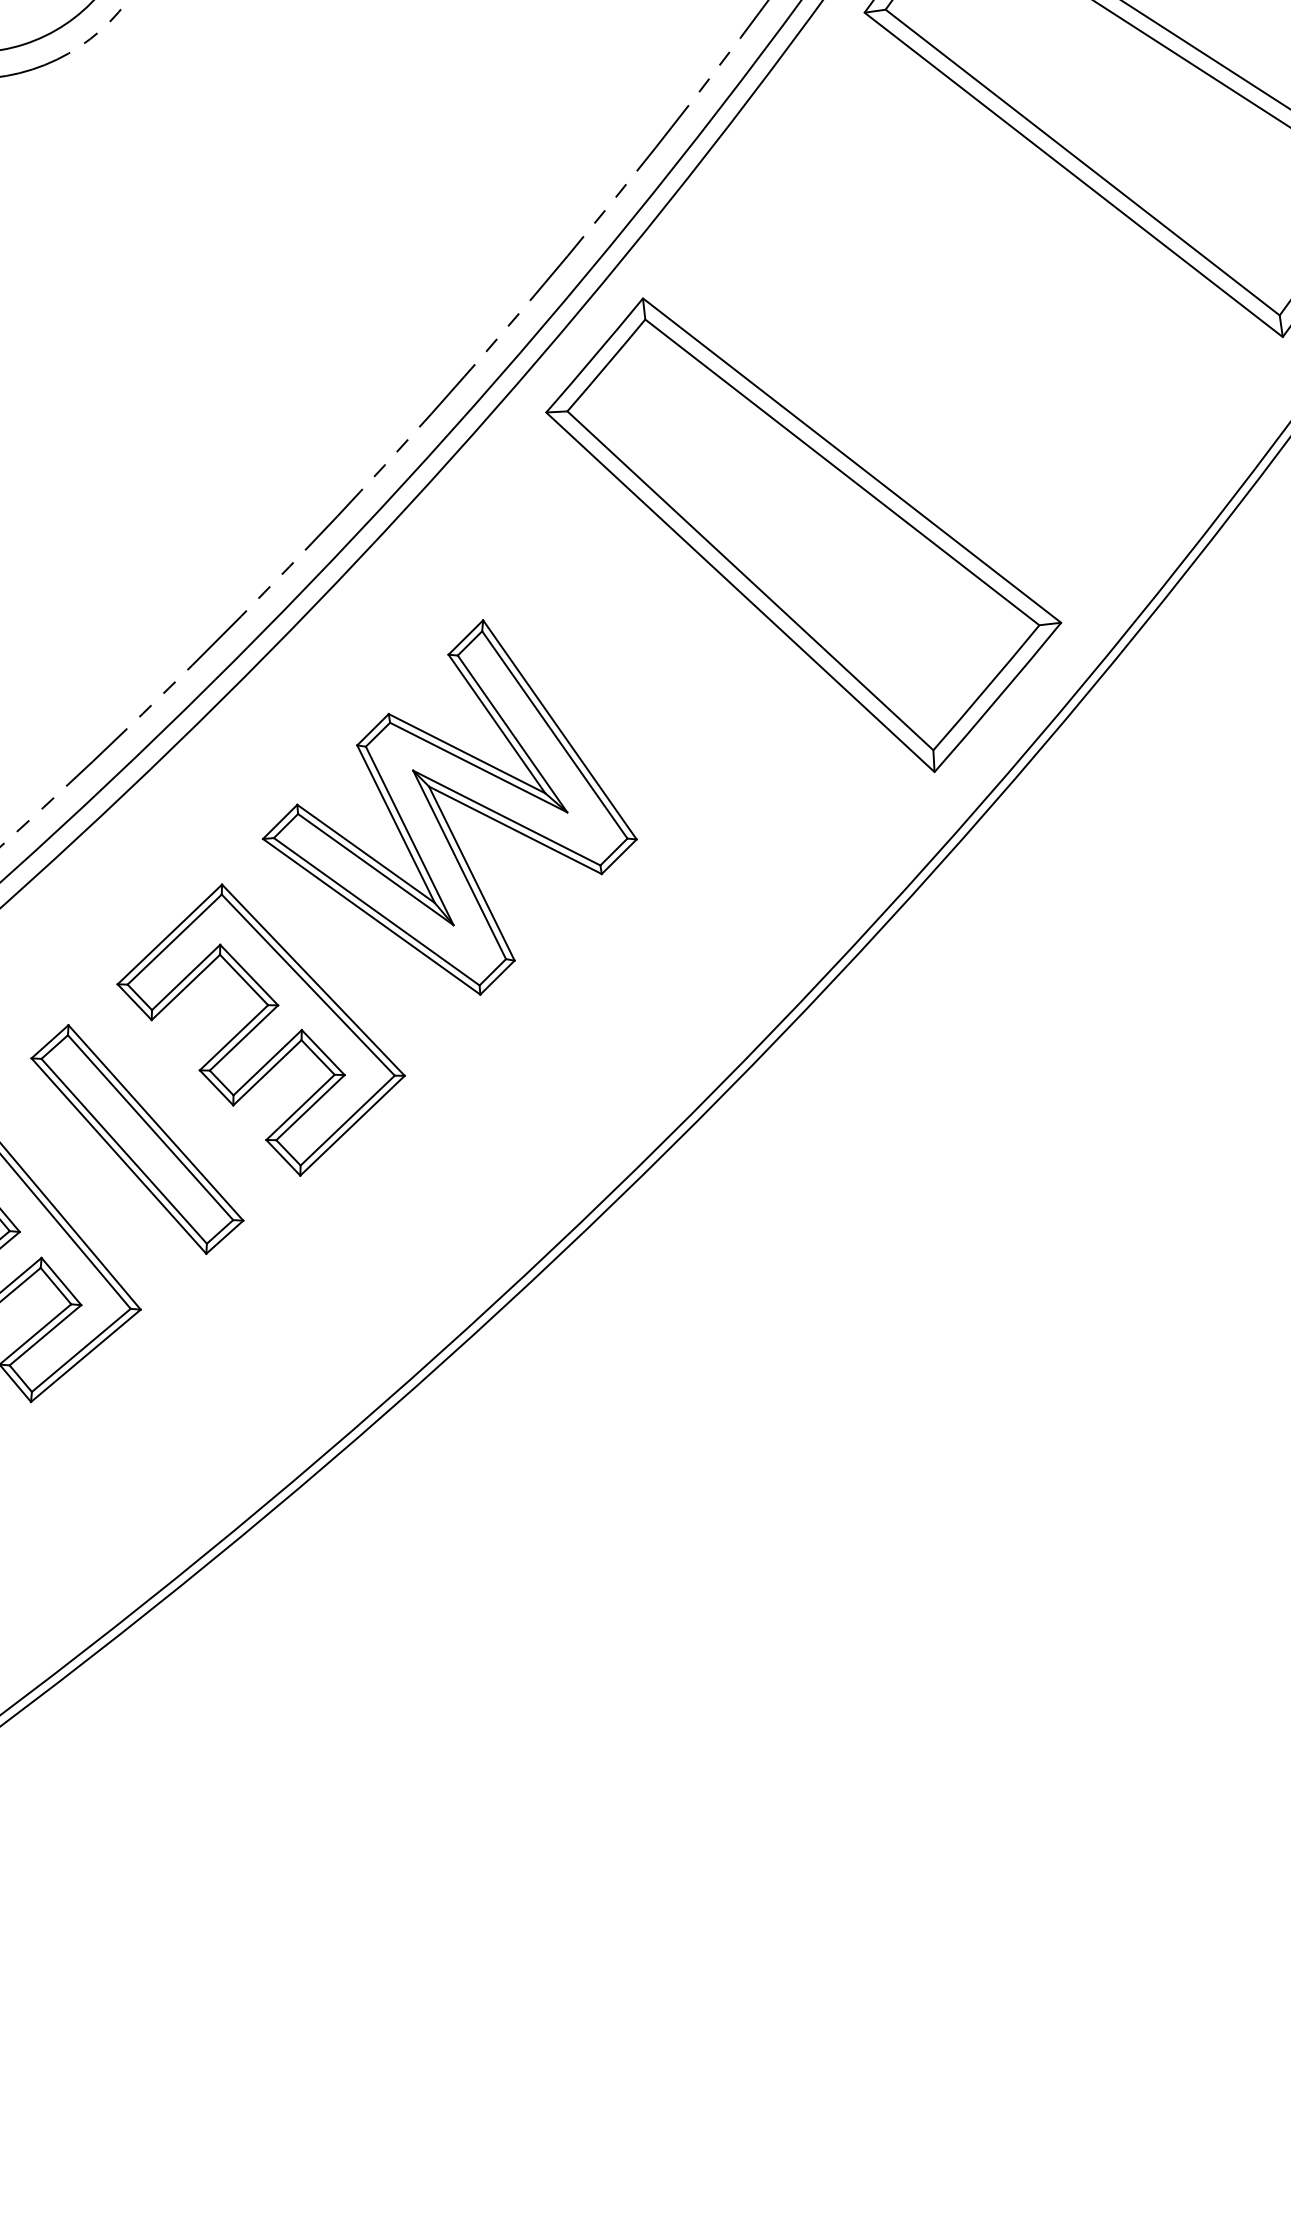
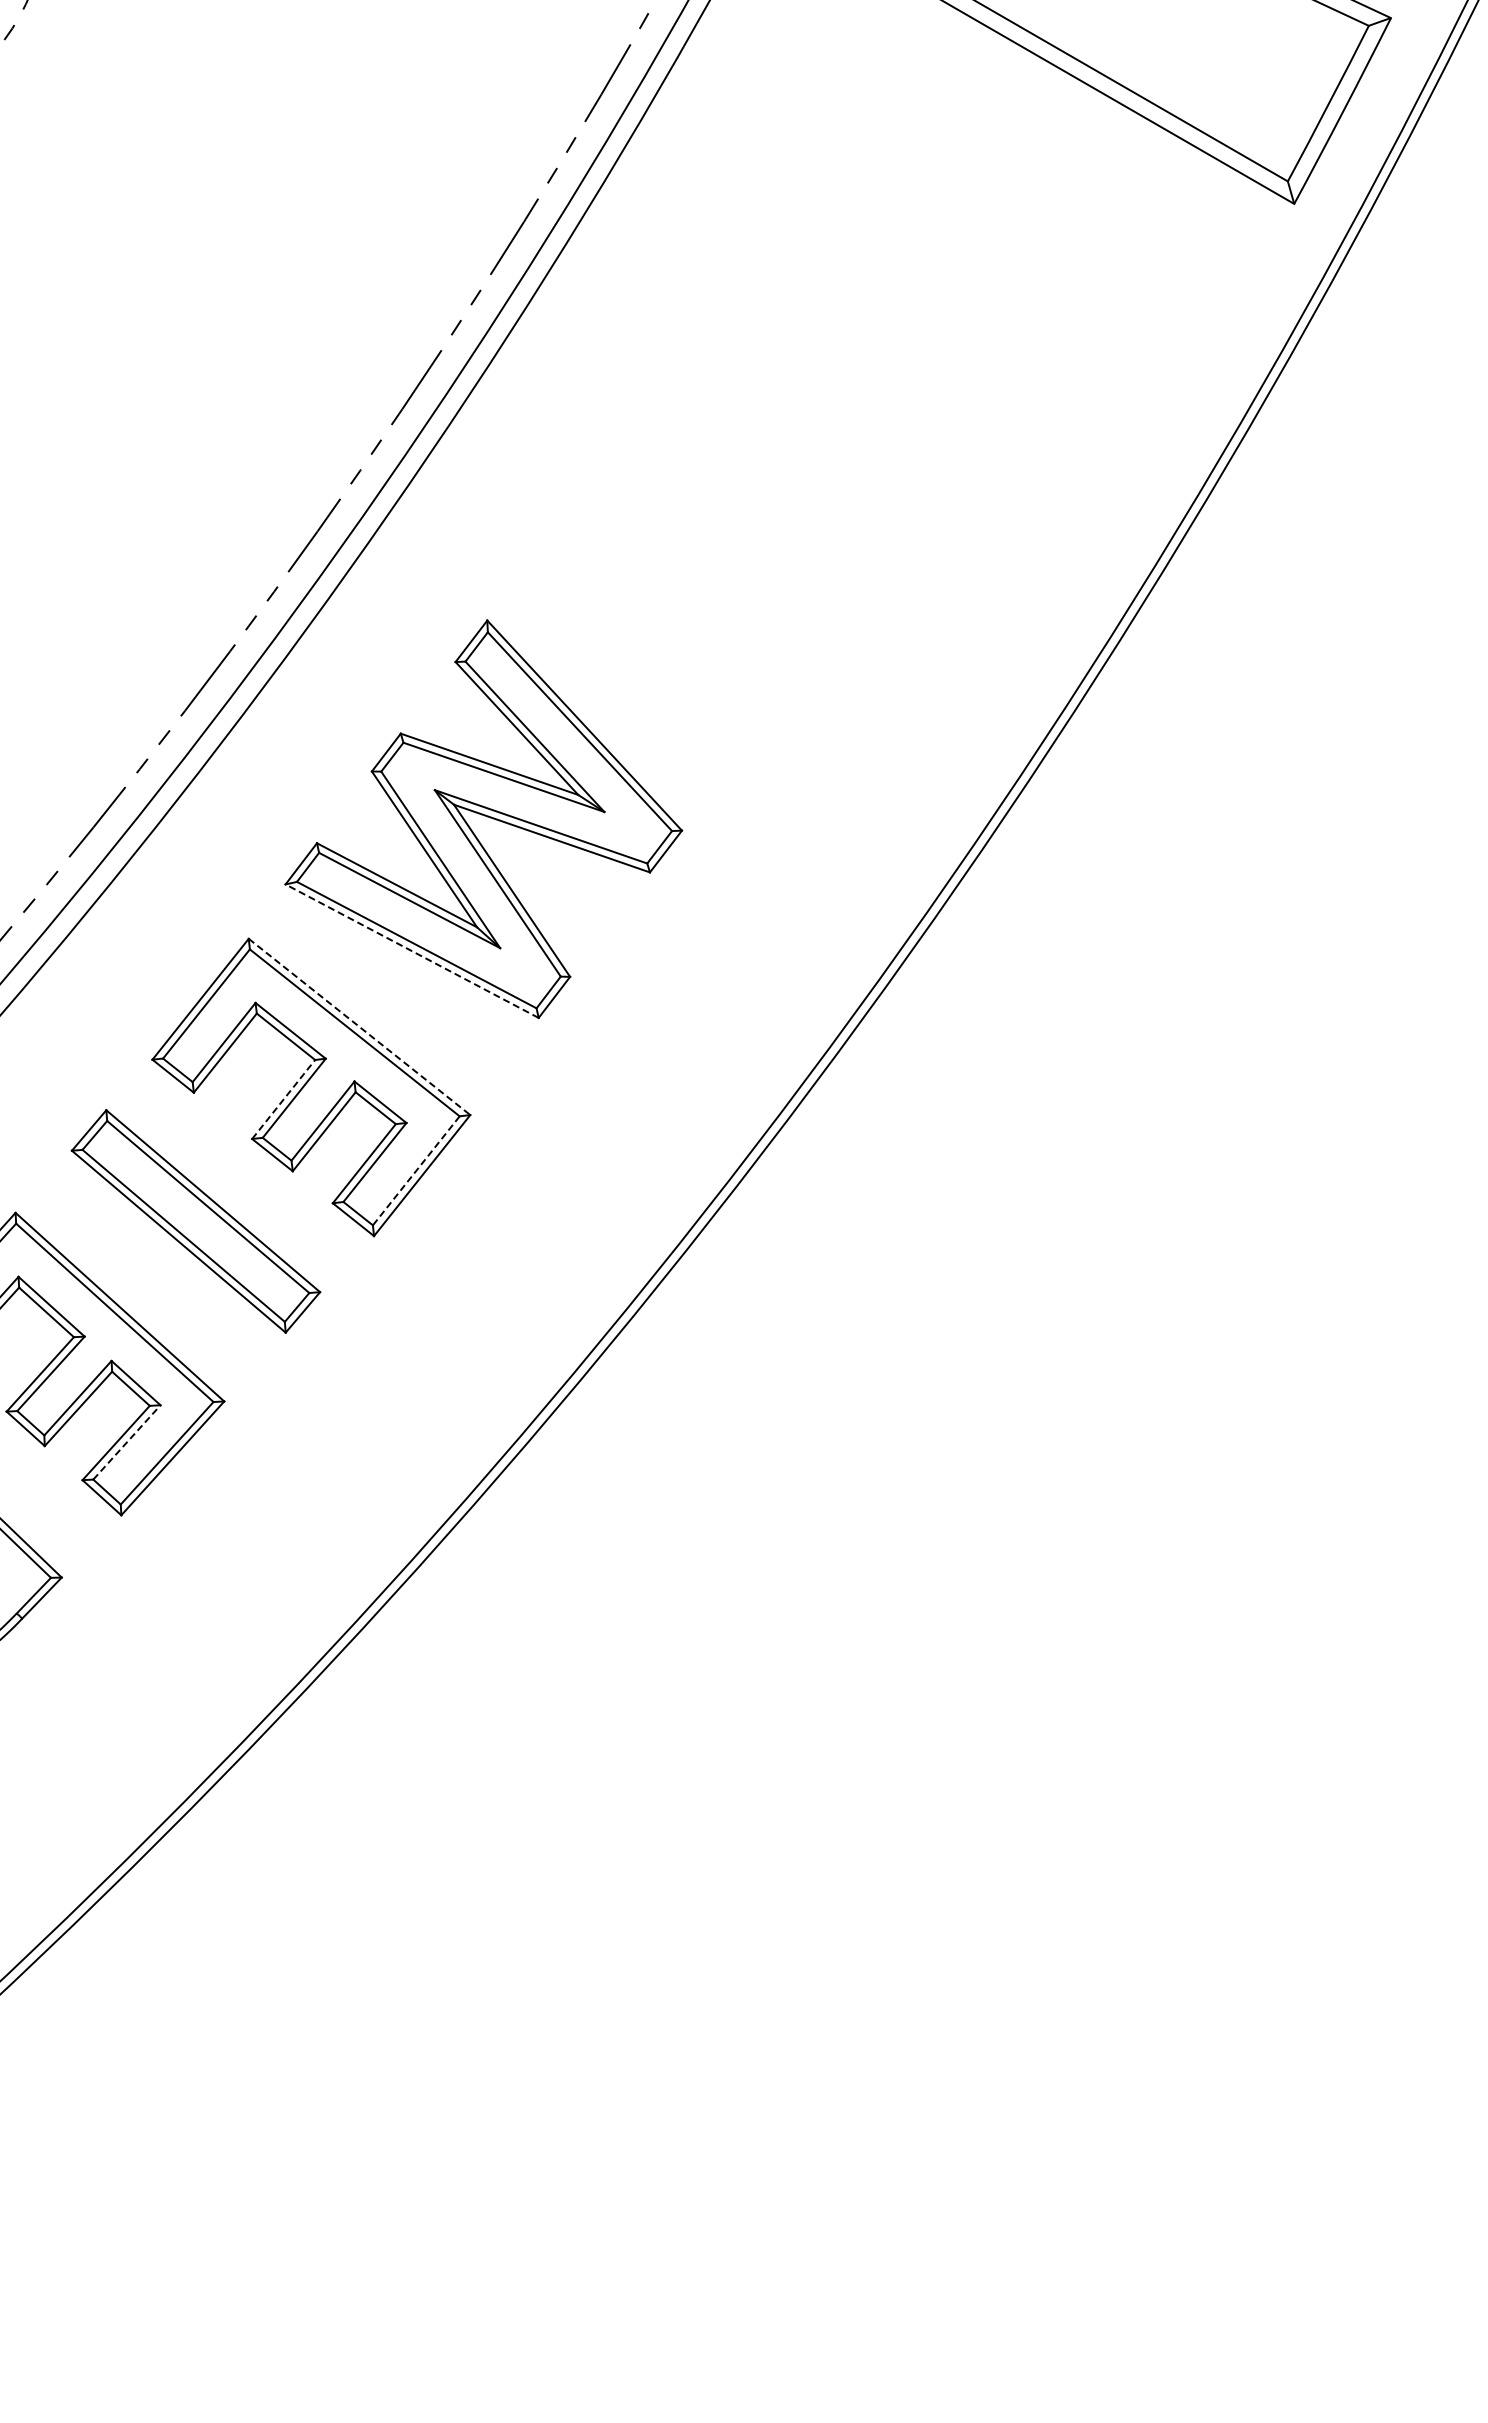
part: (801, 536) -> (812, 485), removed
line: (371, 916) -> (411, 950), solid -> dashed
line: (313, 979) -> (359, 1026), solid -> dashed
line: (233, 1037) -> (283, 1099), solid -> dashed
line: (347, 1120) -> (416, 1170), solid -> dashed
line: (45, 1335) -> (127, 1442), solid -> dashed

